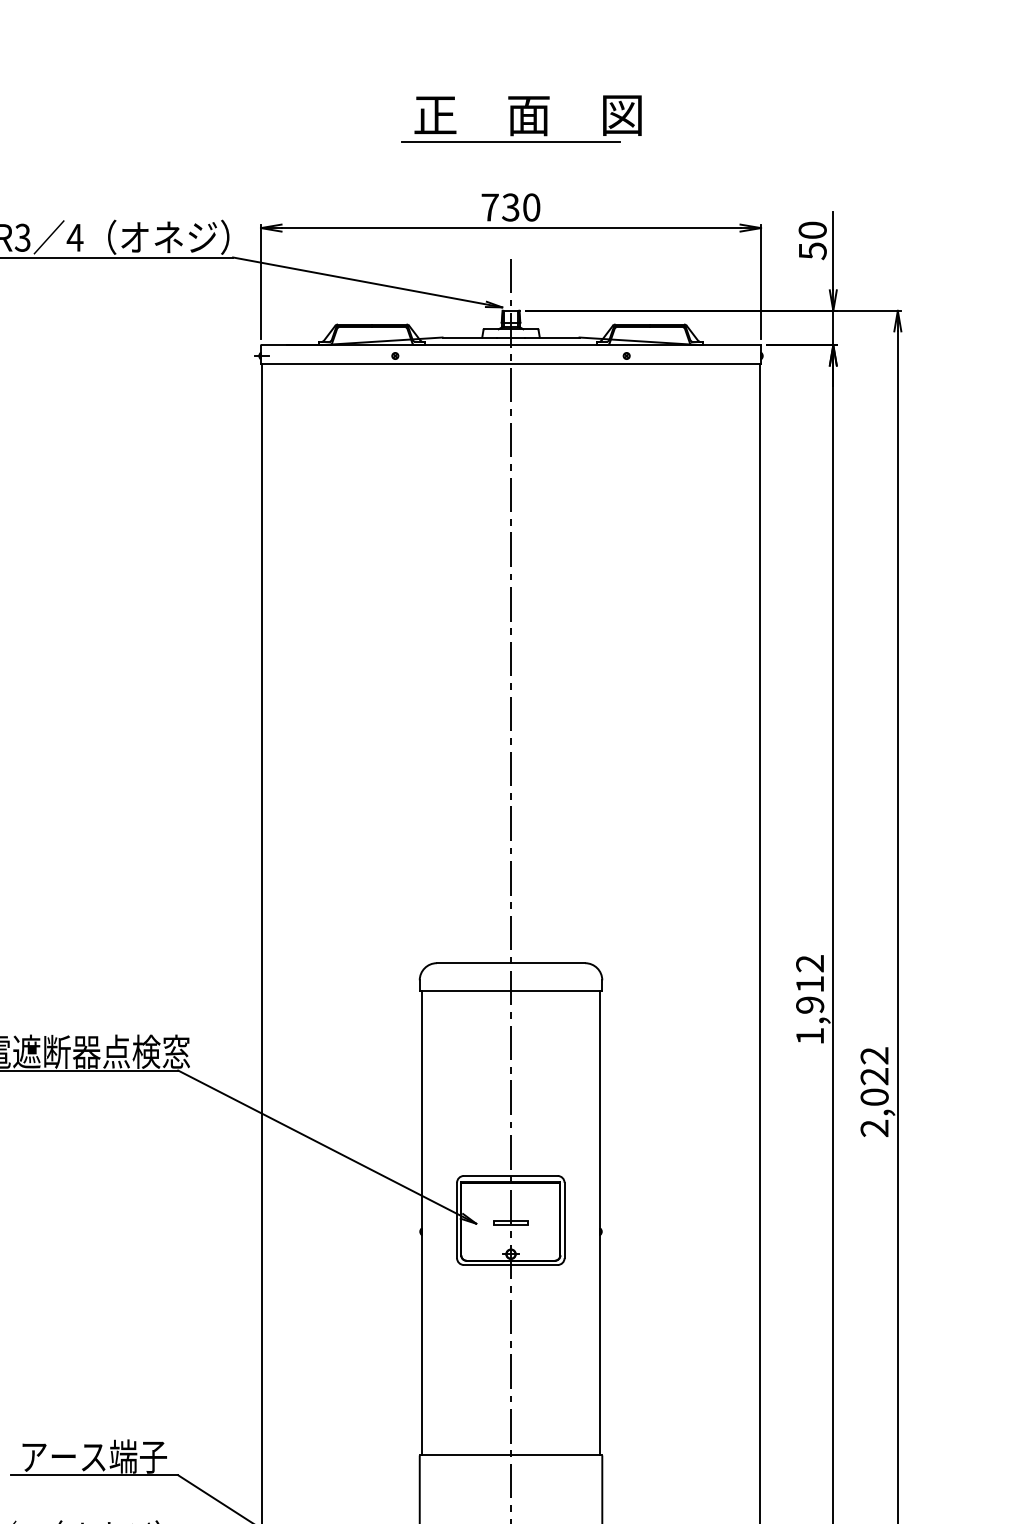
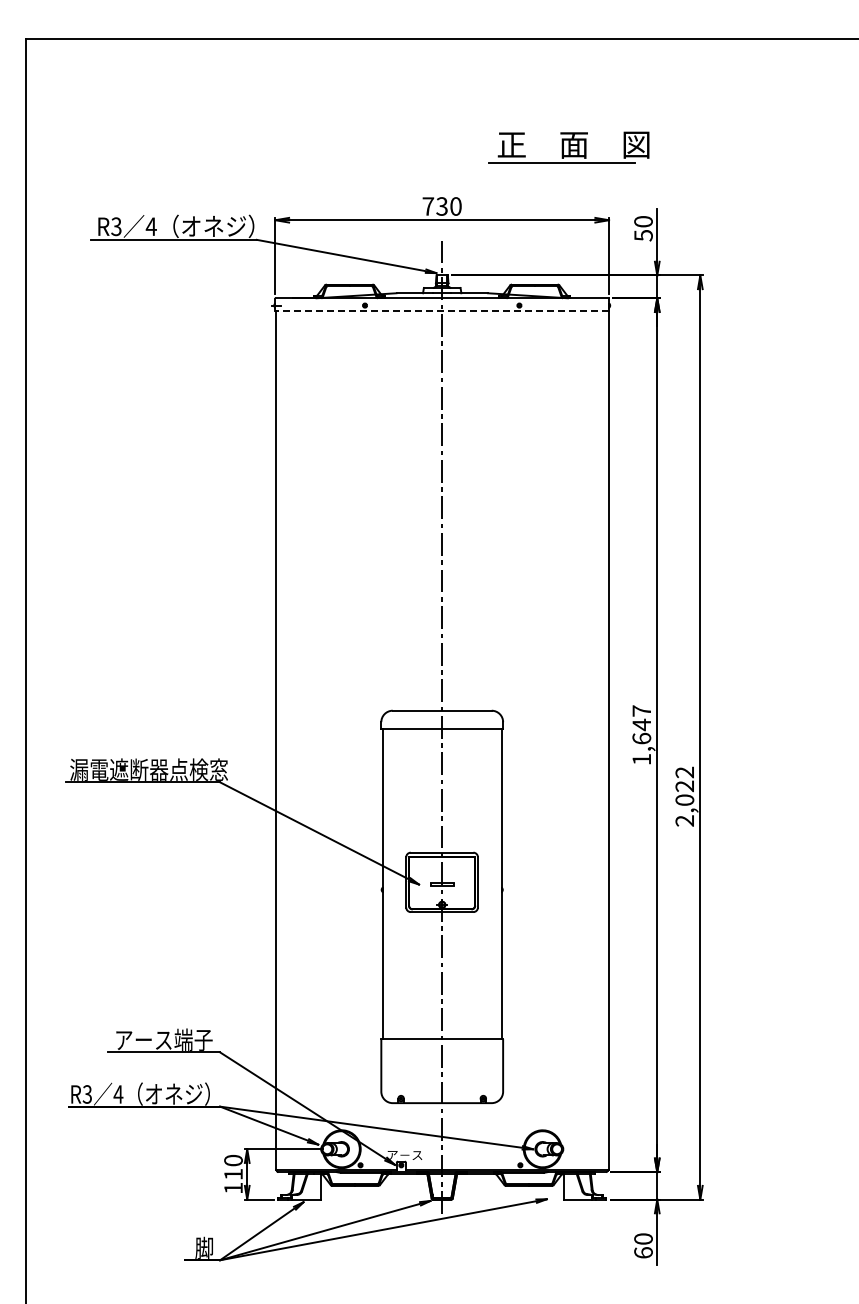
part: (520, 119) -> (568, 147), moved
line: (511, 364) -> (442, 311), solid -> dashed
text: (809, 983) -> (641, 724), 1,912 -> 1,647

